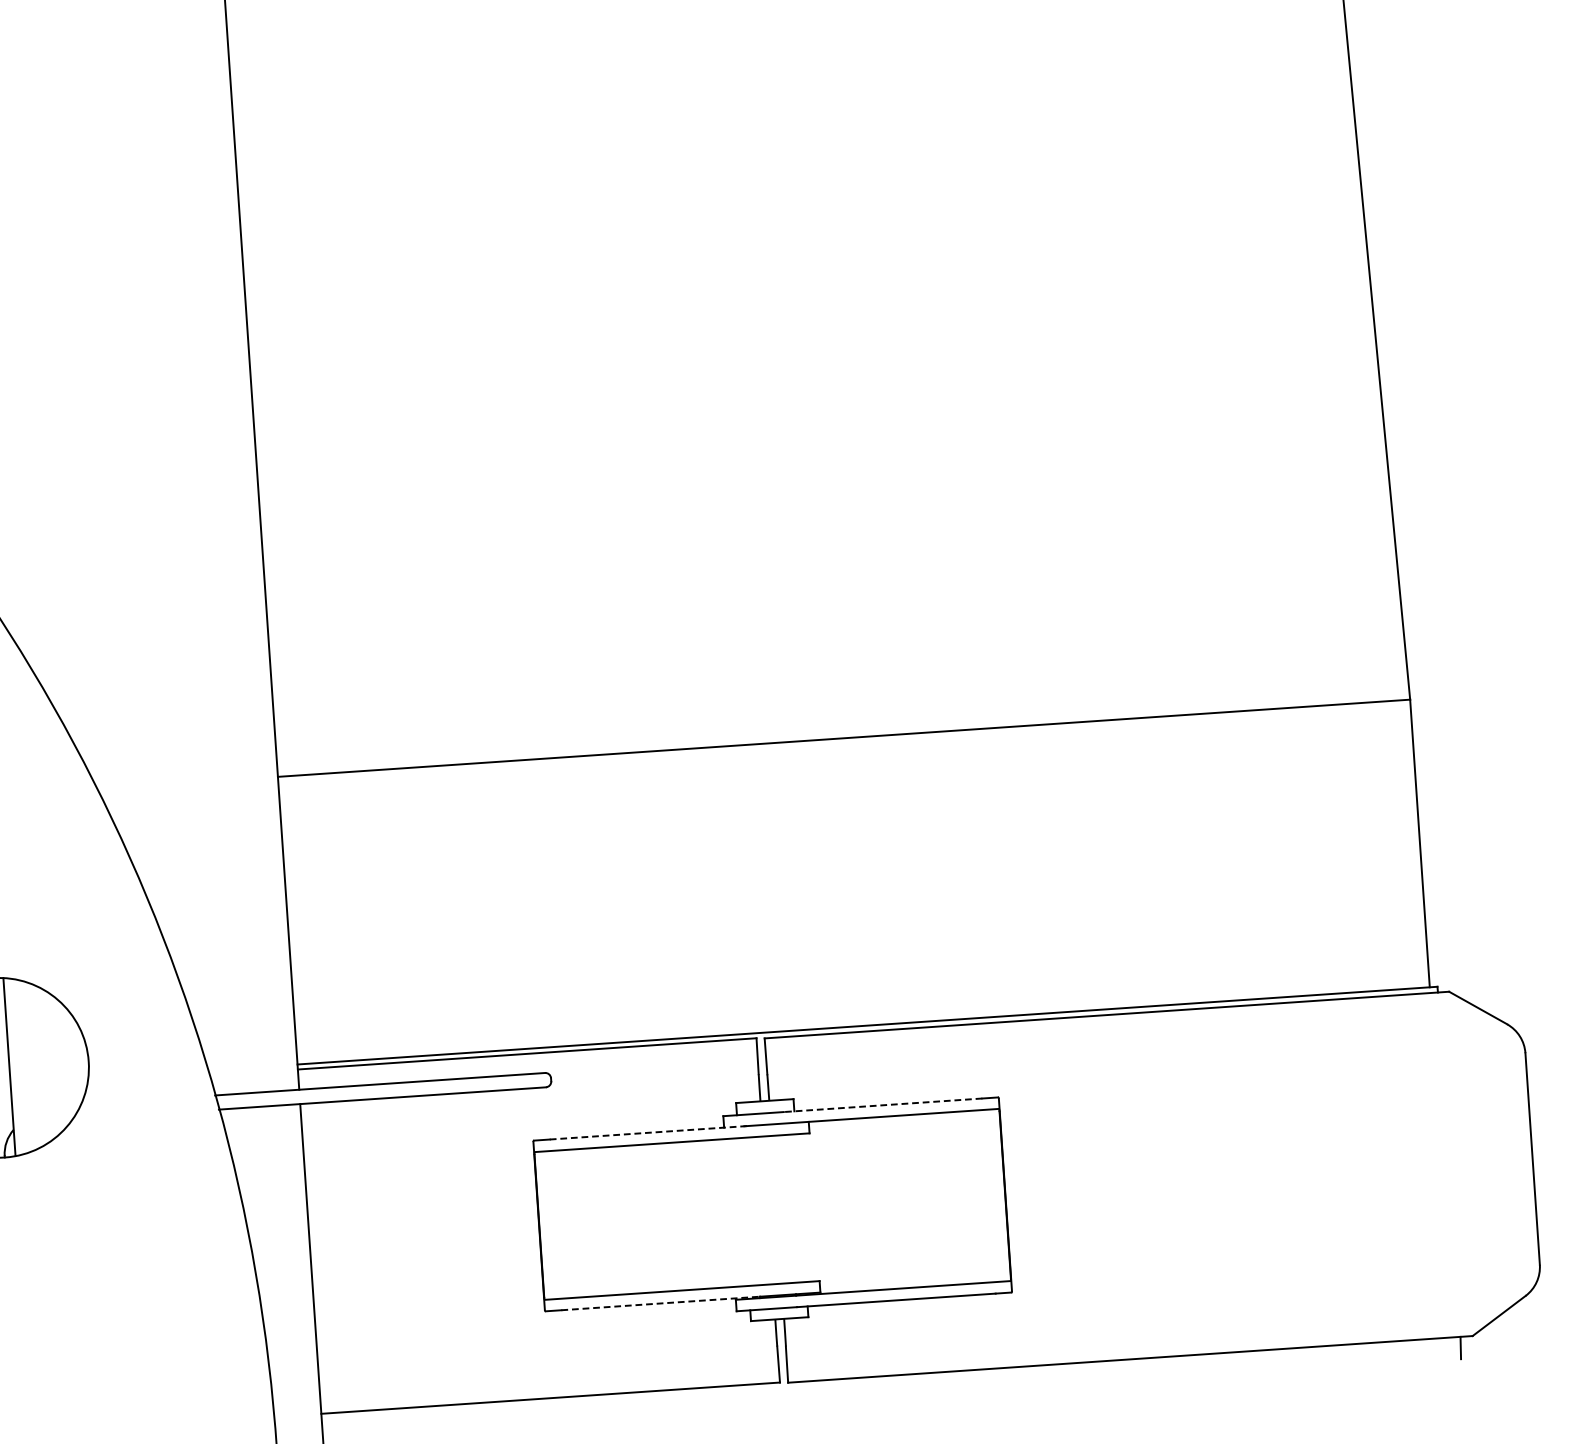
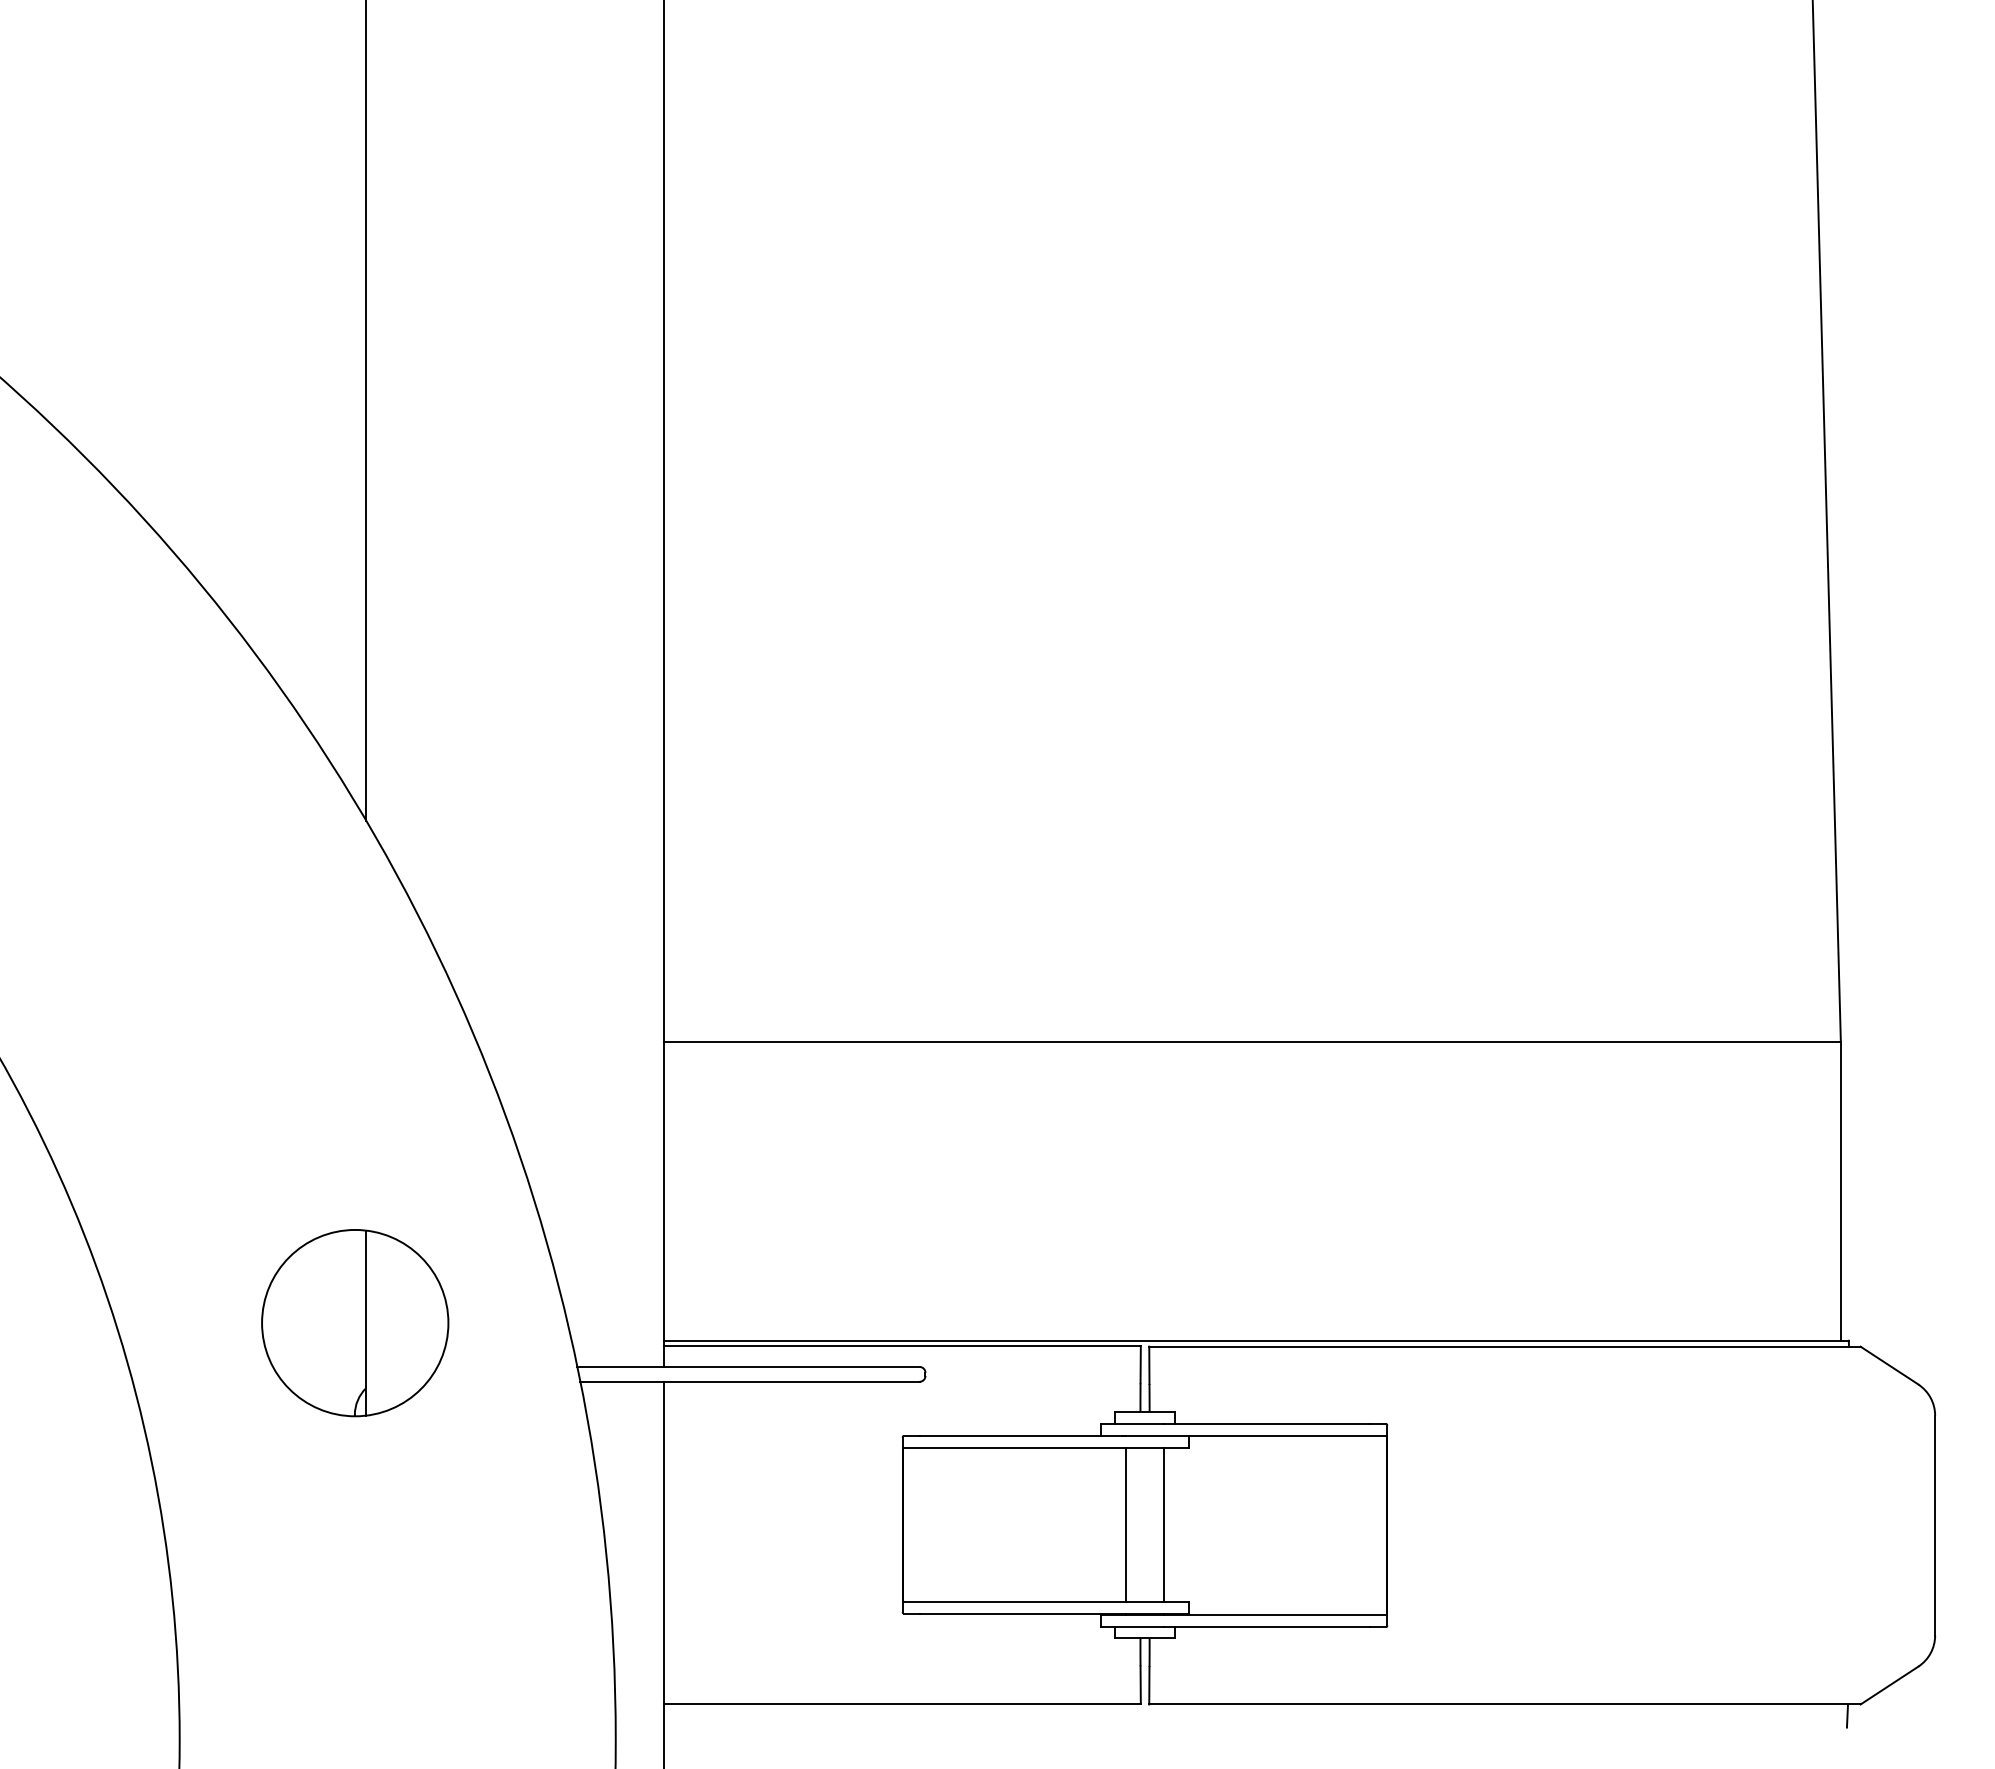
line: (882, 1105) -> (1266, 1424), dashed -> solid
line: (649, 1133) -> (1023, 1436), dashed -> solid
line: (790, 1208) -> (1163, 1524), added
line: (754, 1211) -> (1126, 1524), added
line: (661, 1303) -> (1023, 1613), dashed -> solid

